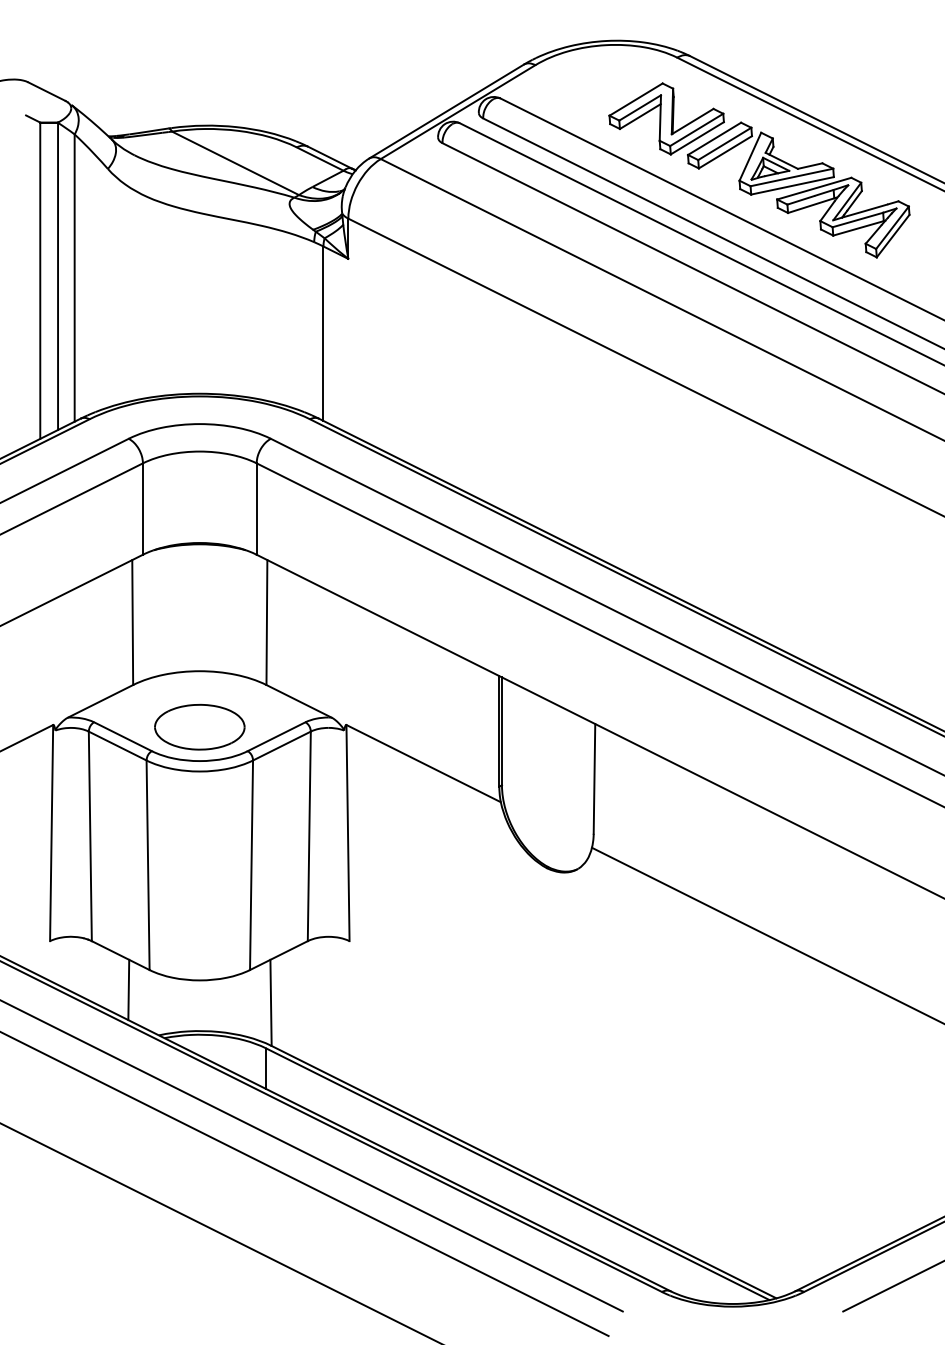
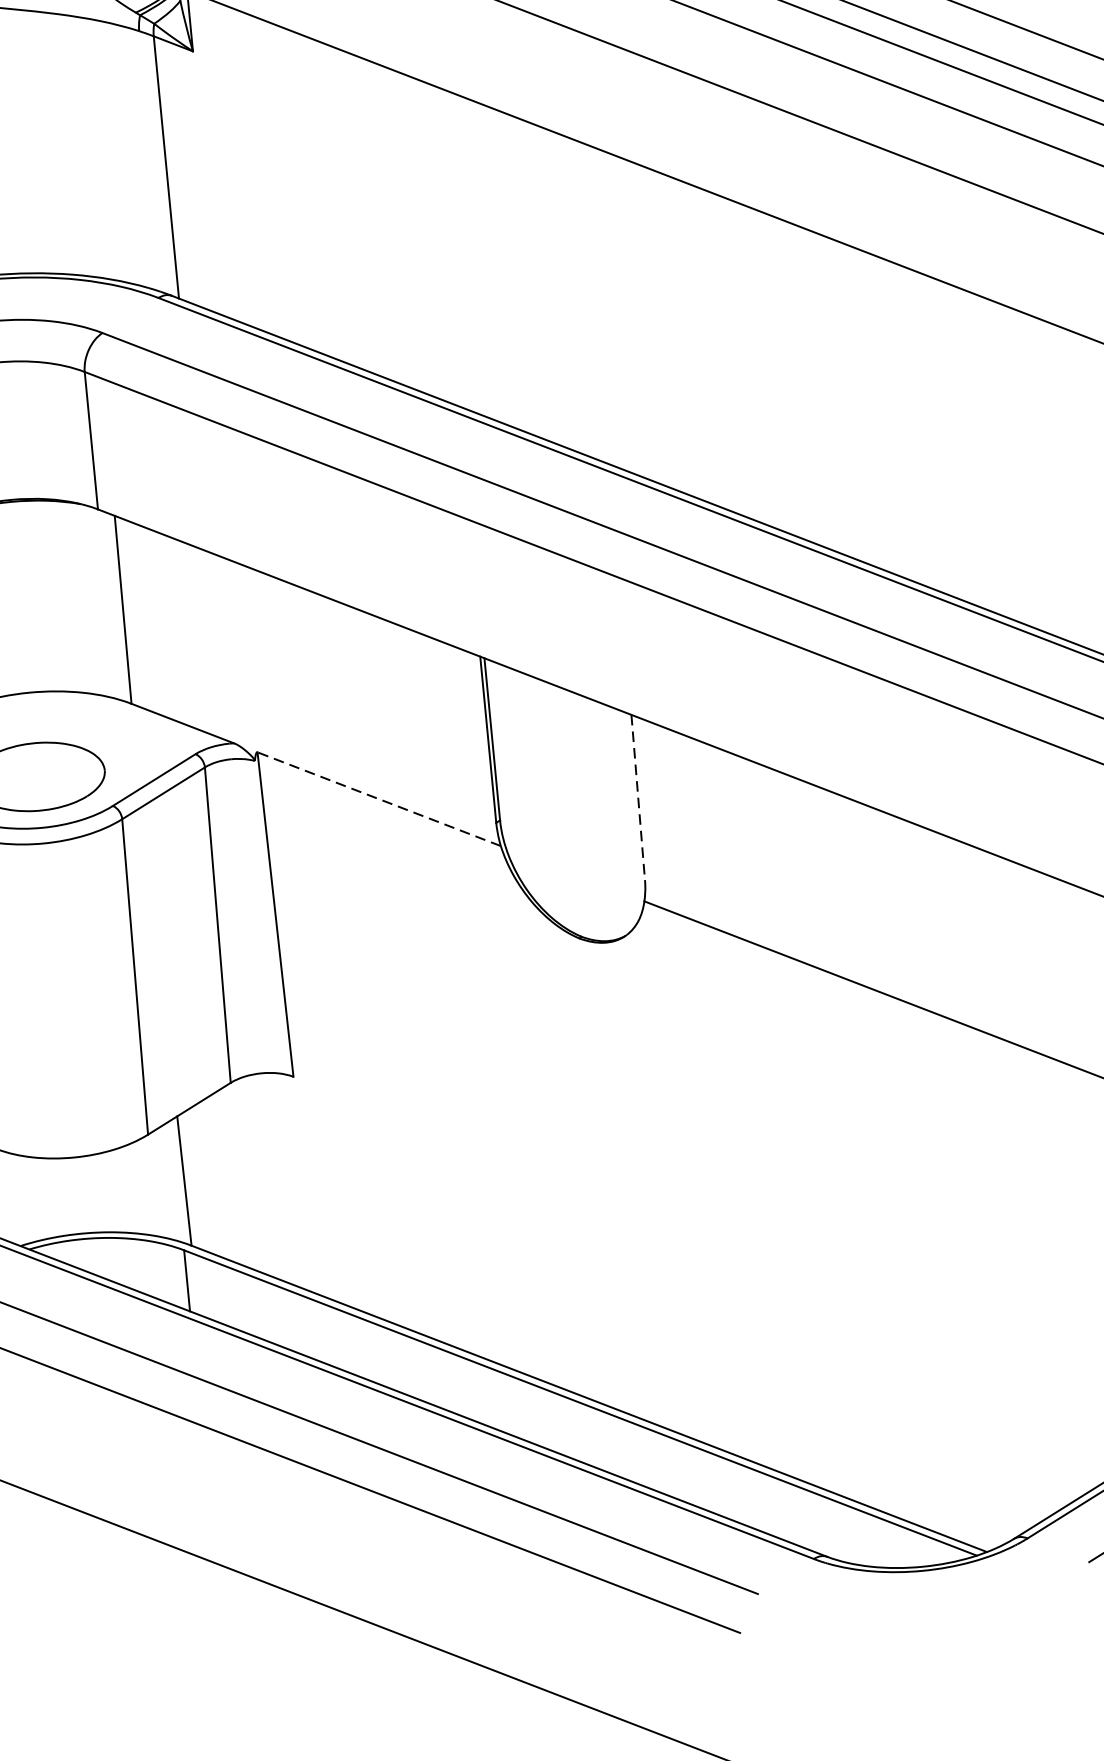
line: (423, 763) -> (378, 799), solid -> dashed
line: (594, 778) -> (638, 796), solid -> dashed

